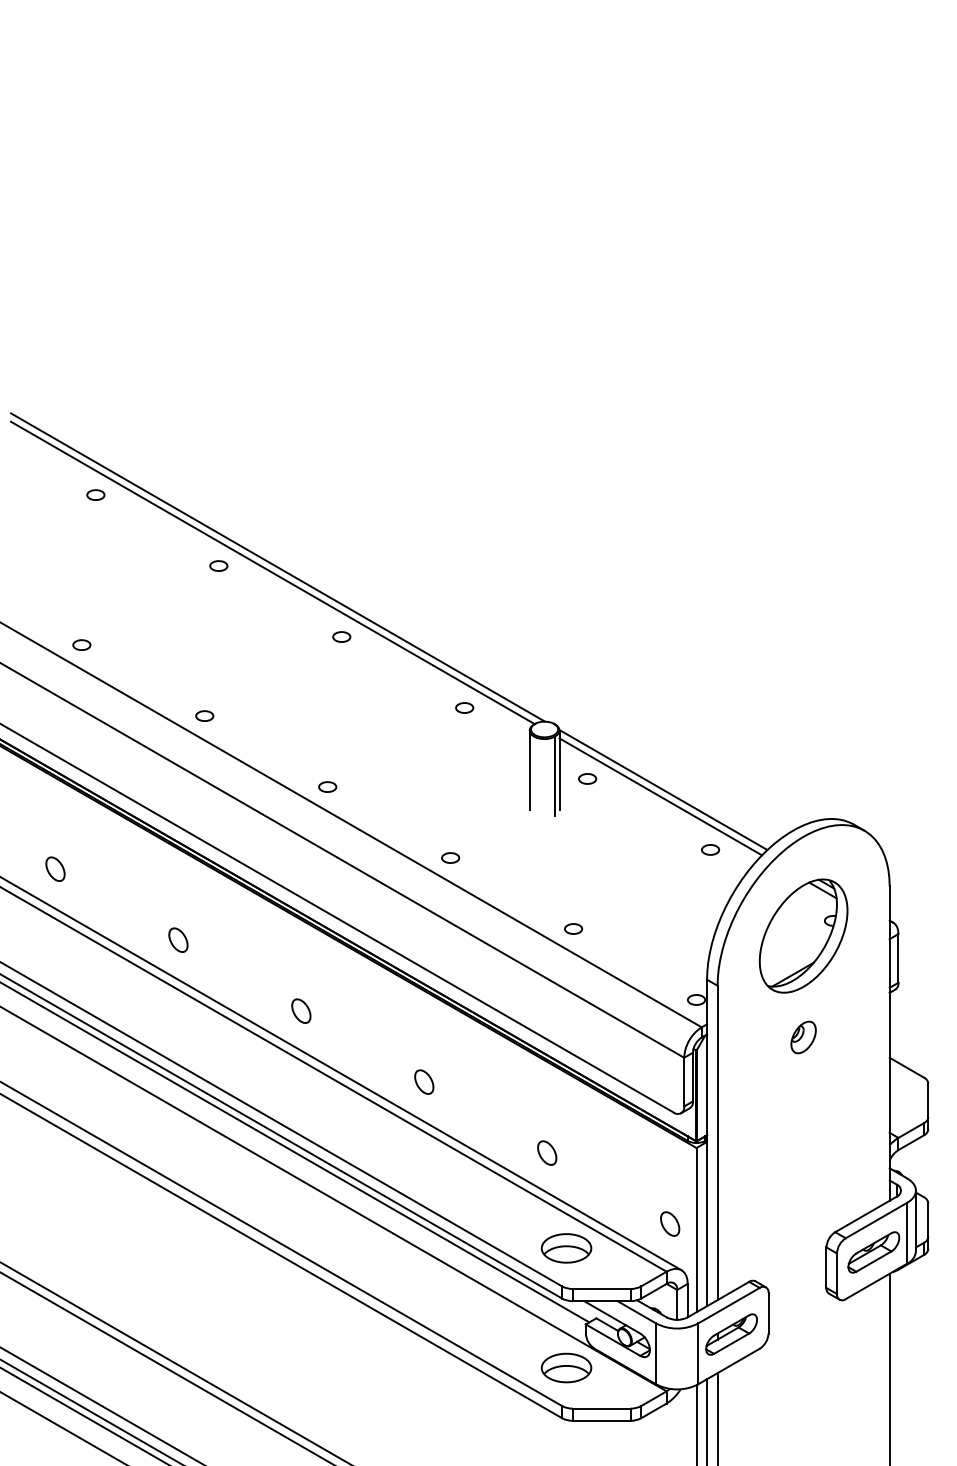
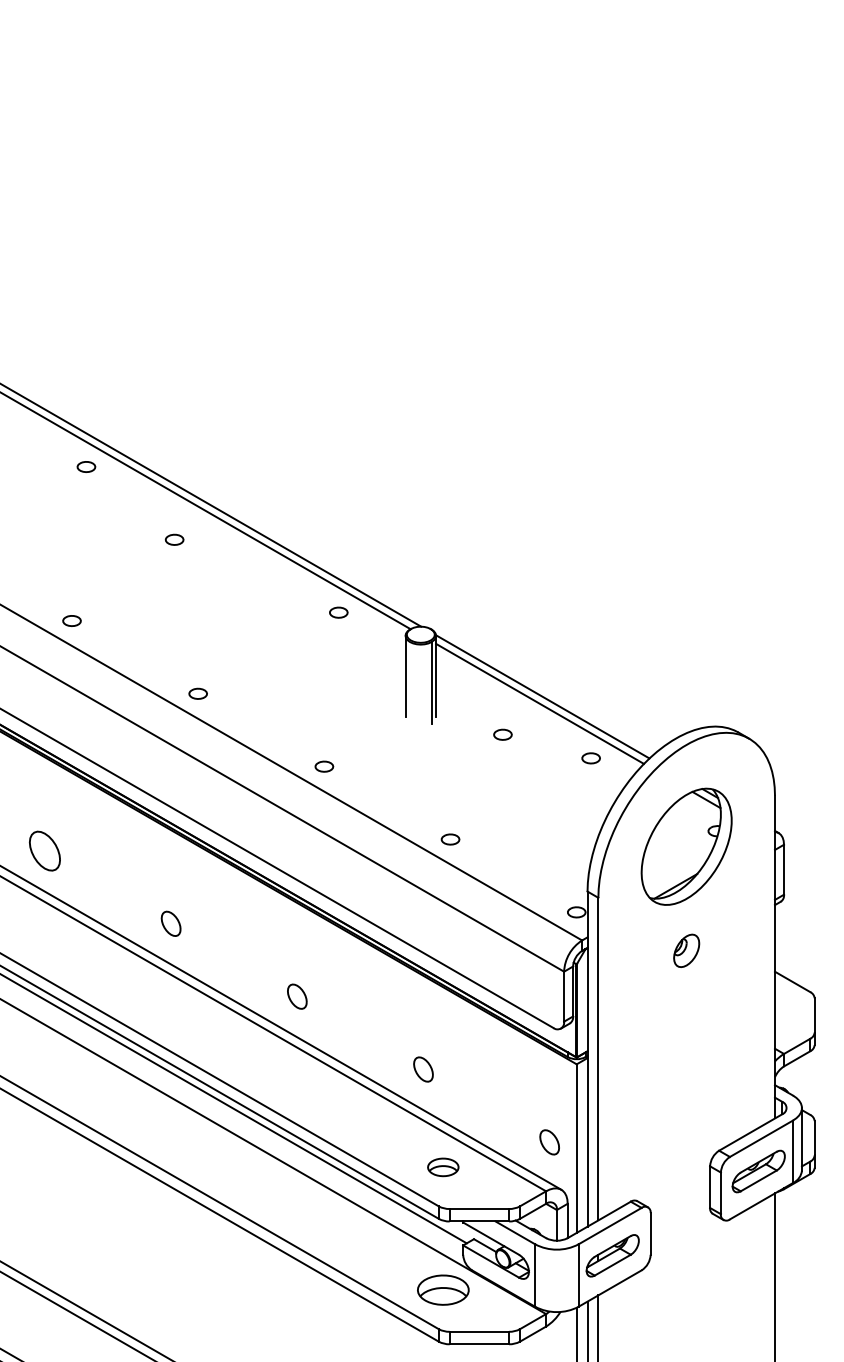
part: (341, 636) -> (174, 539), moved
part: (587, 778) -> (502, 734), moved
part: (178, 939) -> (45, 850), size x1.6
part: (566, 1248) -> (443, 1167), size x0.6

